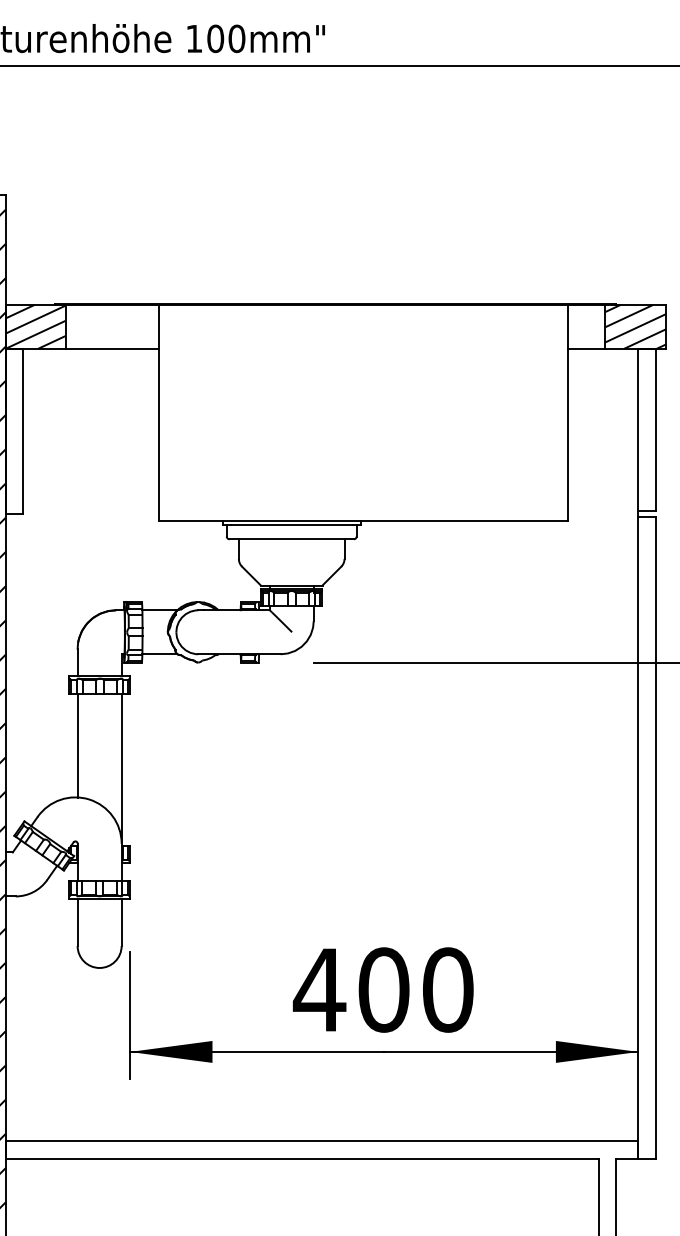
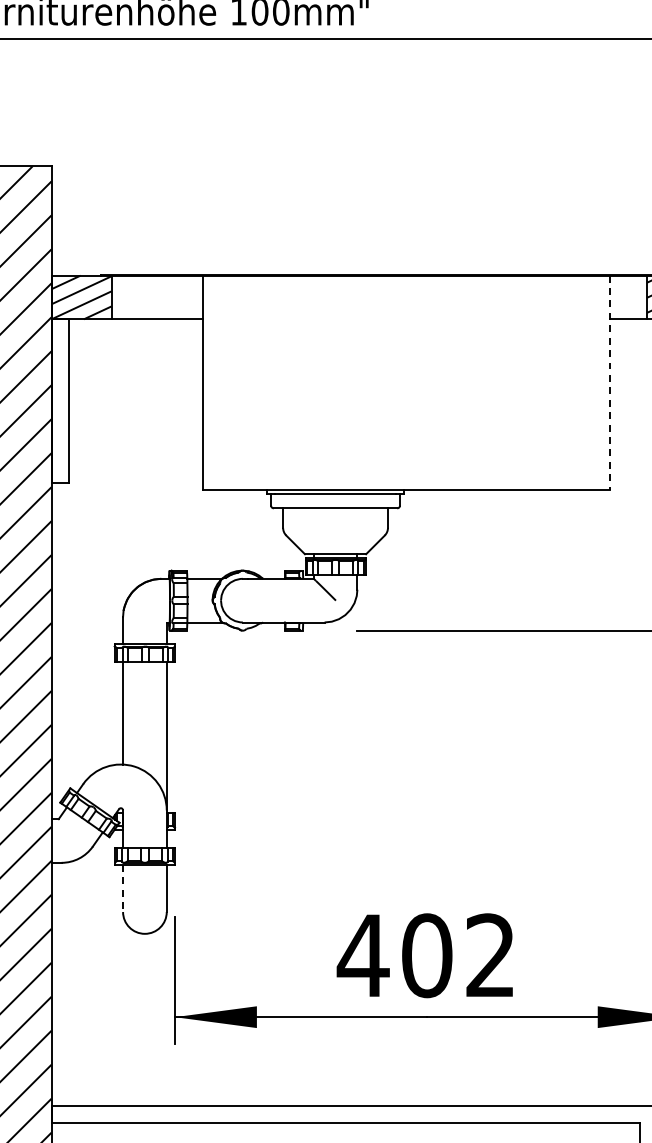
line: (567, 412) -> (609, 382), solid -> dashed
line: (77, 922) -> (122, 888), solid -> dashed
text: (448, 989) -> (491, 955), 400 -> 402

